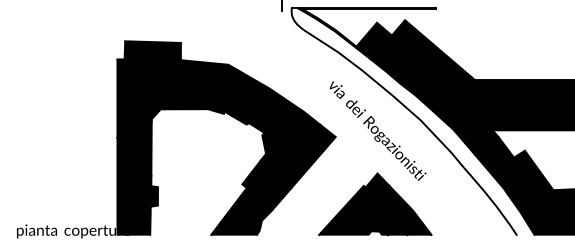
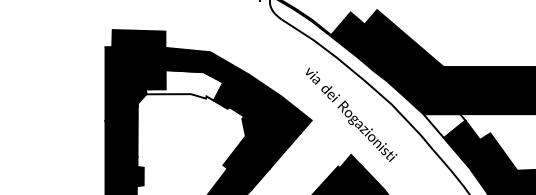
fill: (201, 99) -> (184, 85), removed
fill: (476, 142) -> (444, 125), removed

